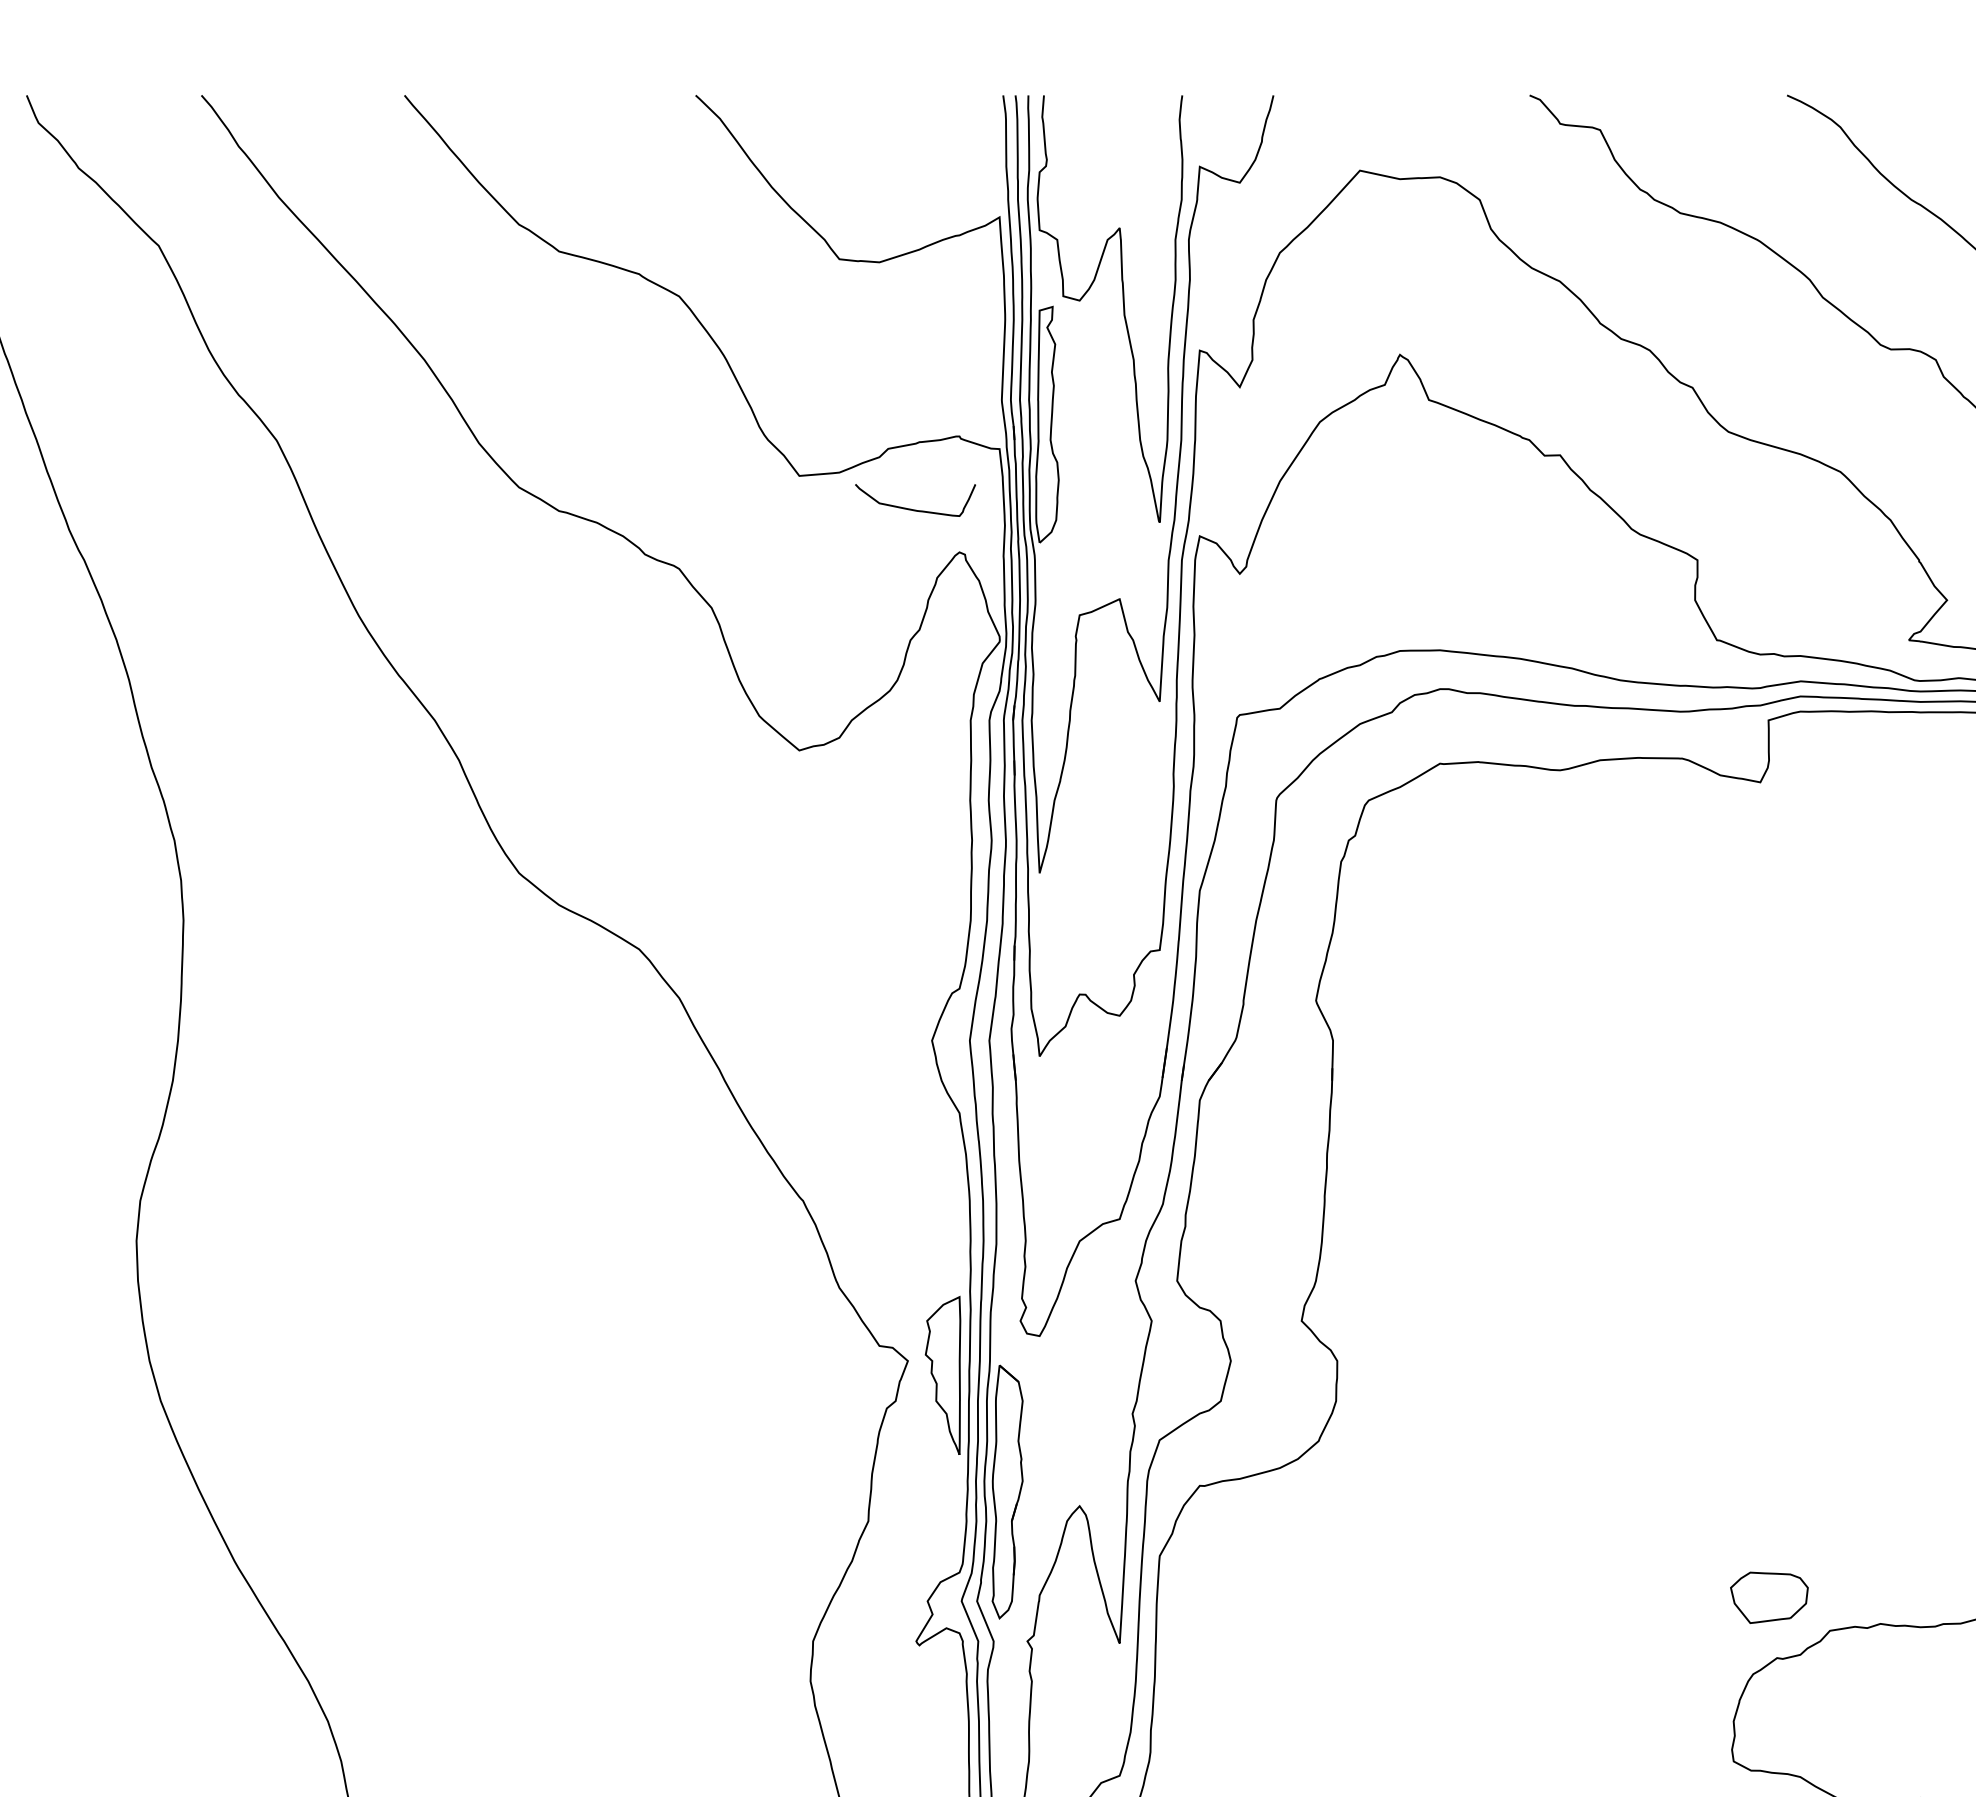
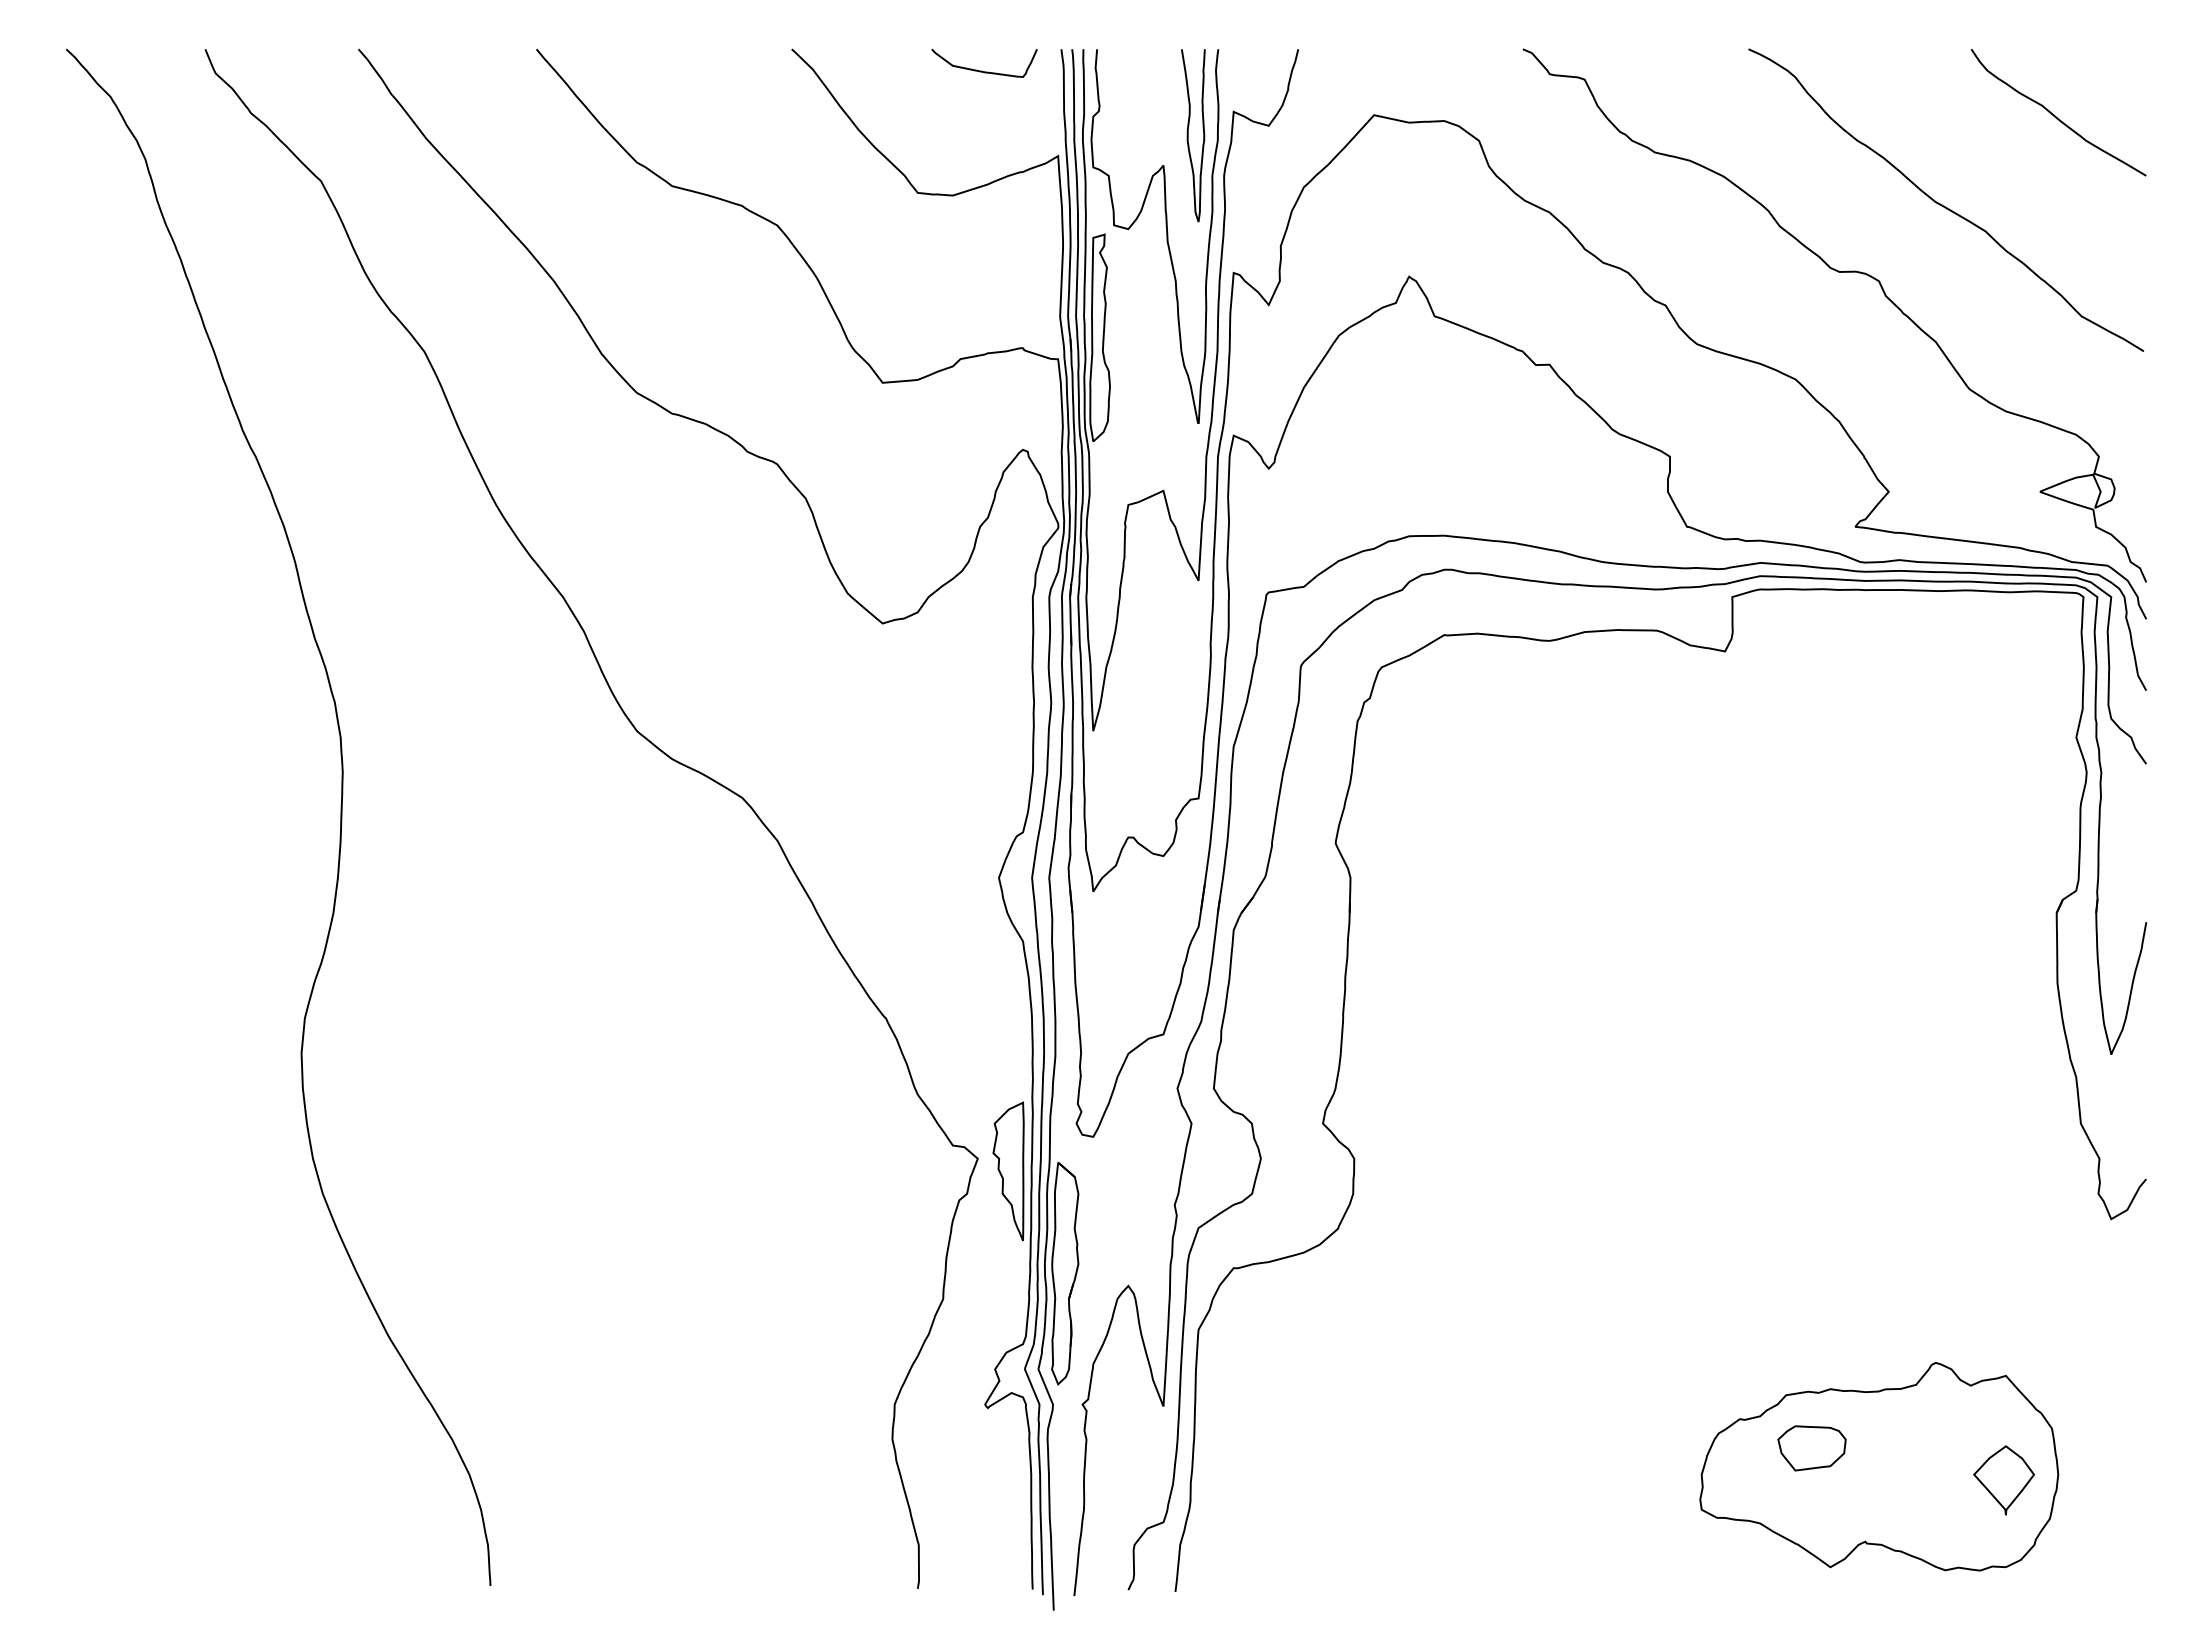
curve: (1148, 193) -> (1188, 135), added
curve: (913, 508) -> (982, 70), moved
part: (1768, 1598) -> (1811, 1448), moved

